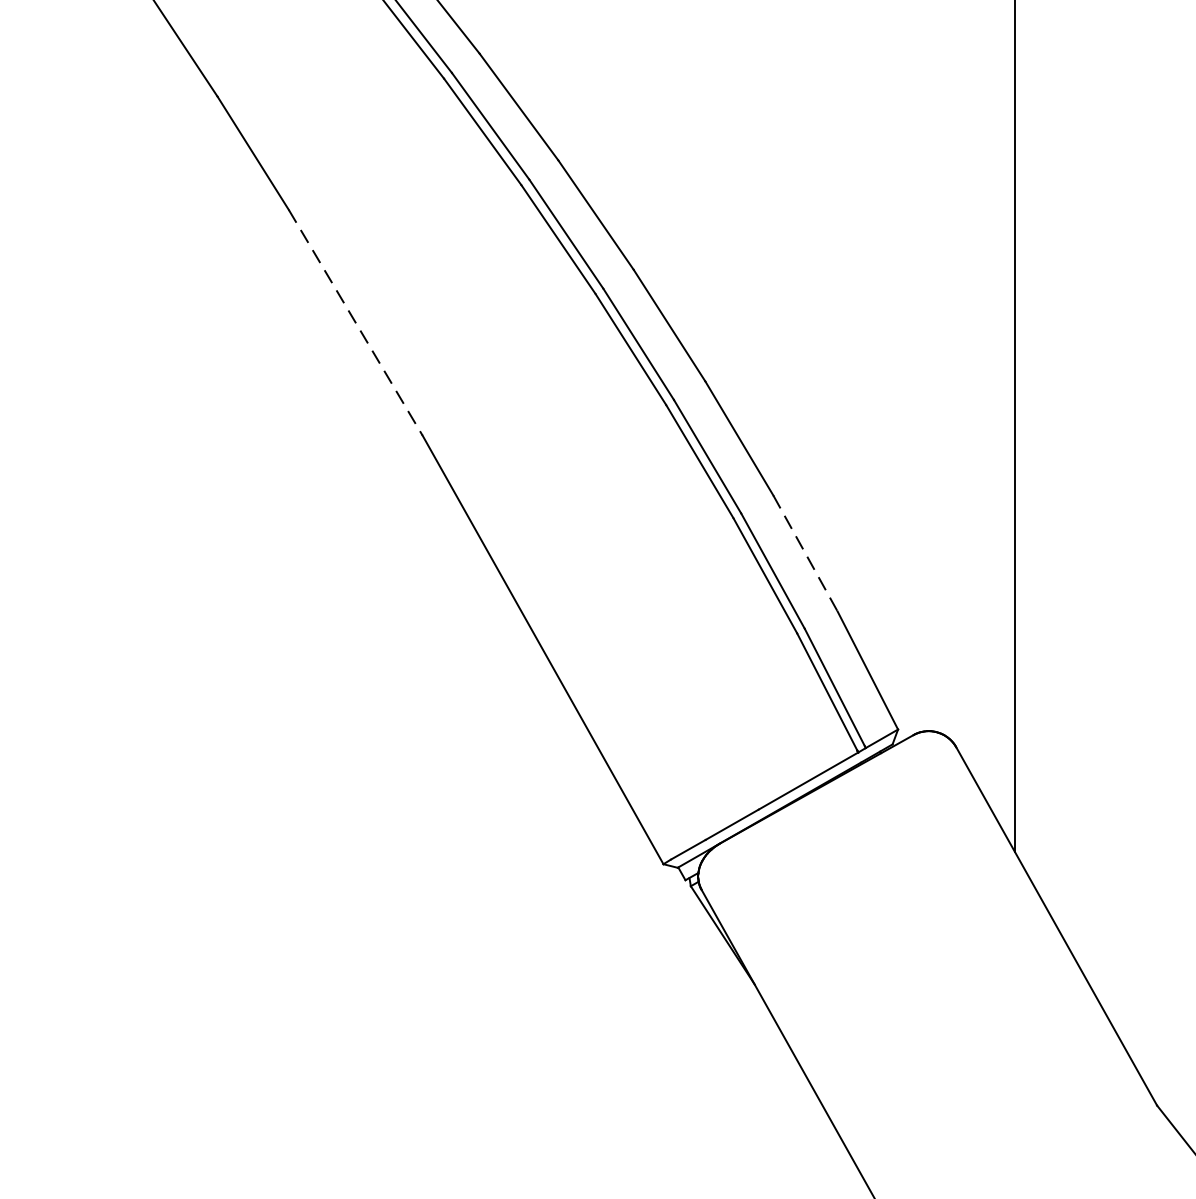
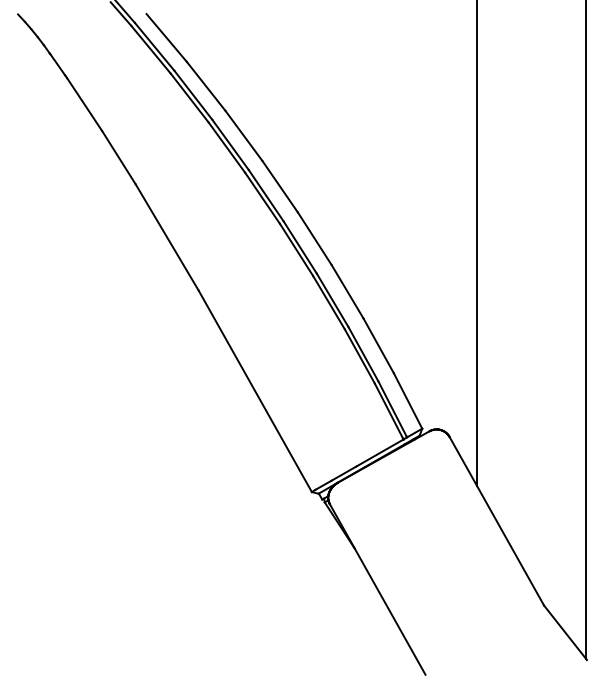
line: (356, 323) -> (167, 237), dashed -> solid
line: (805, 554) -> (378, 346), dashed -> solid

